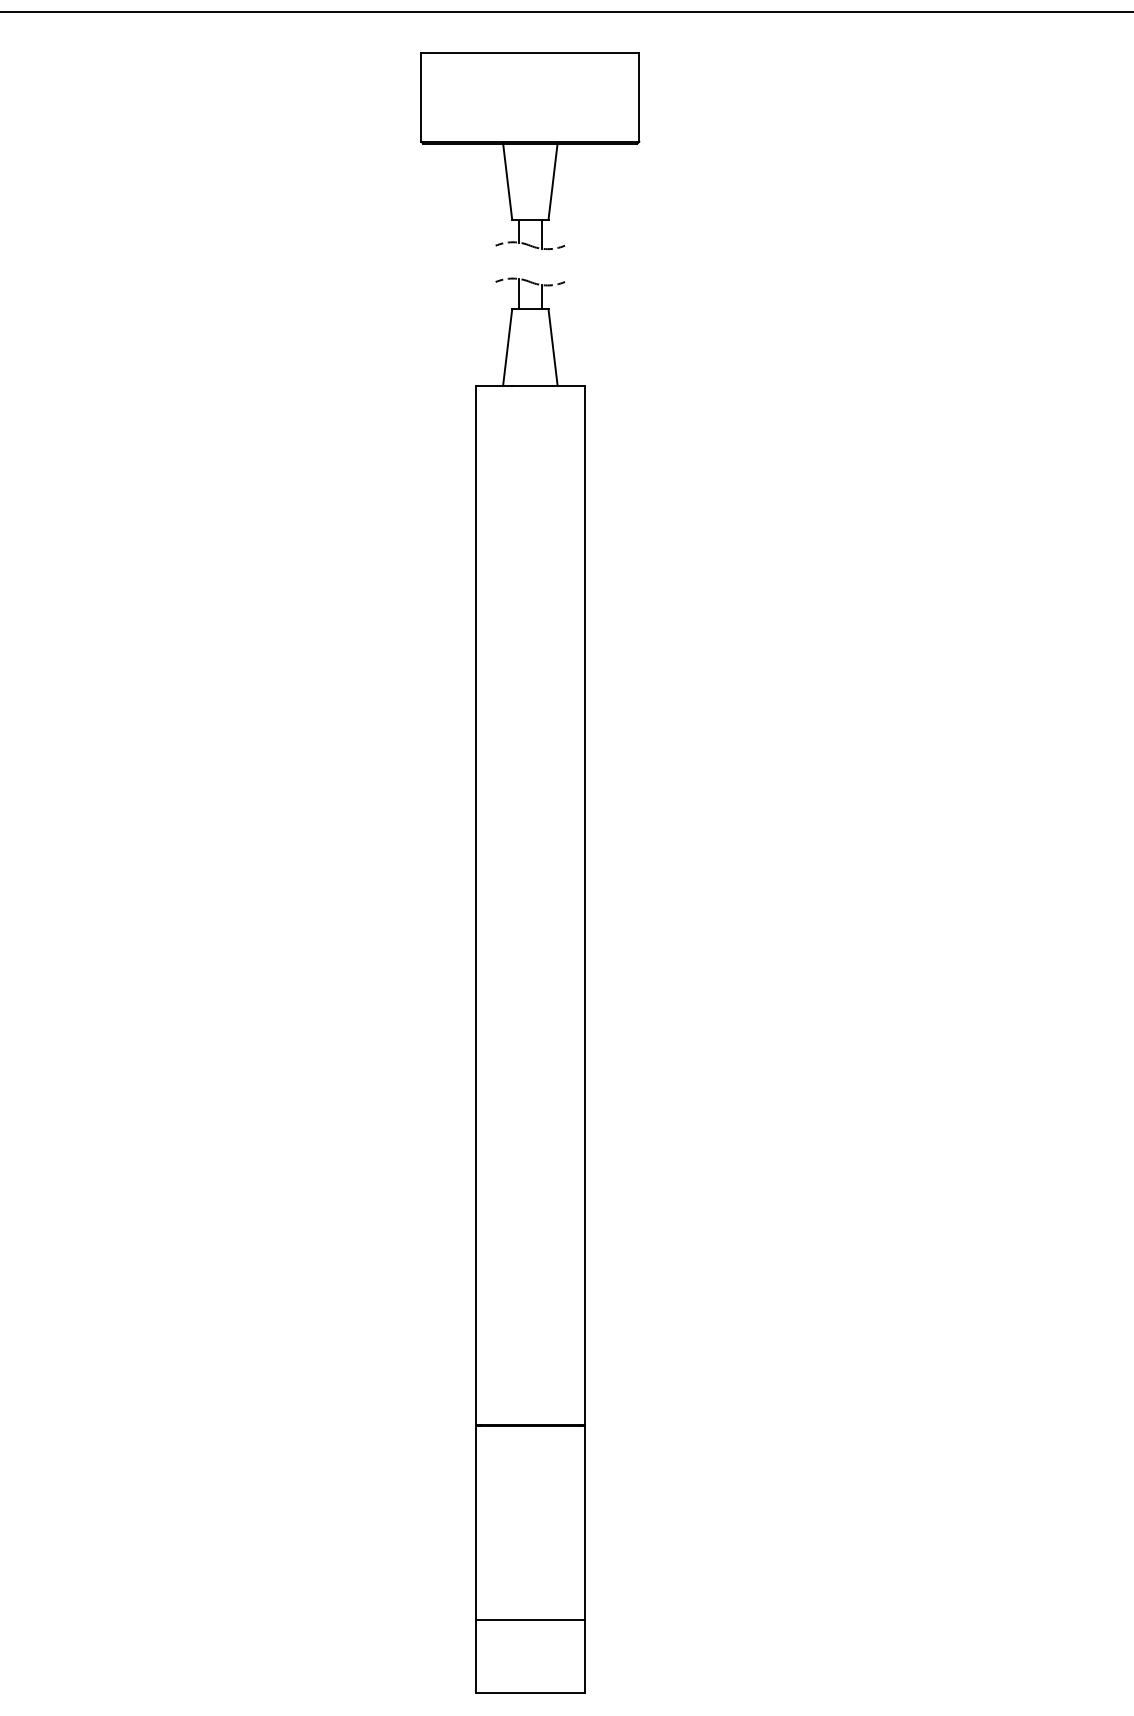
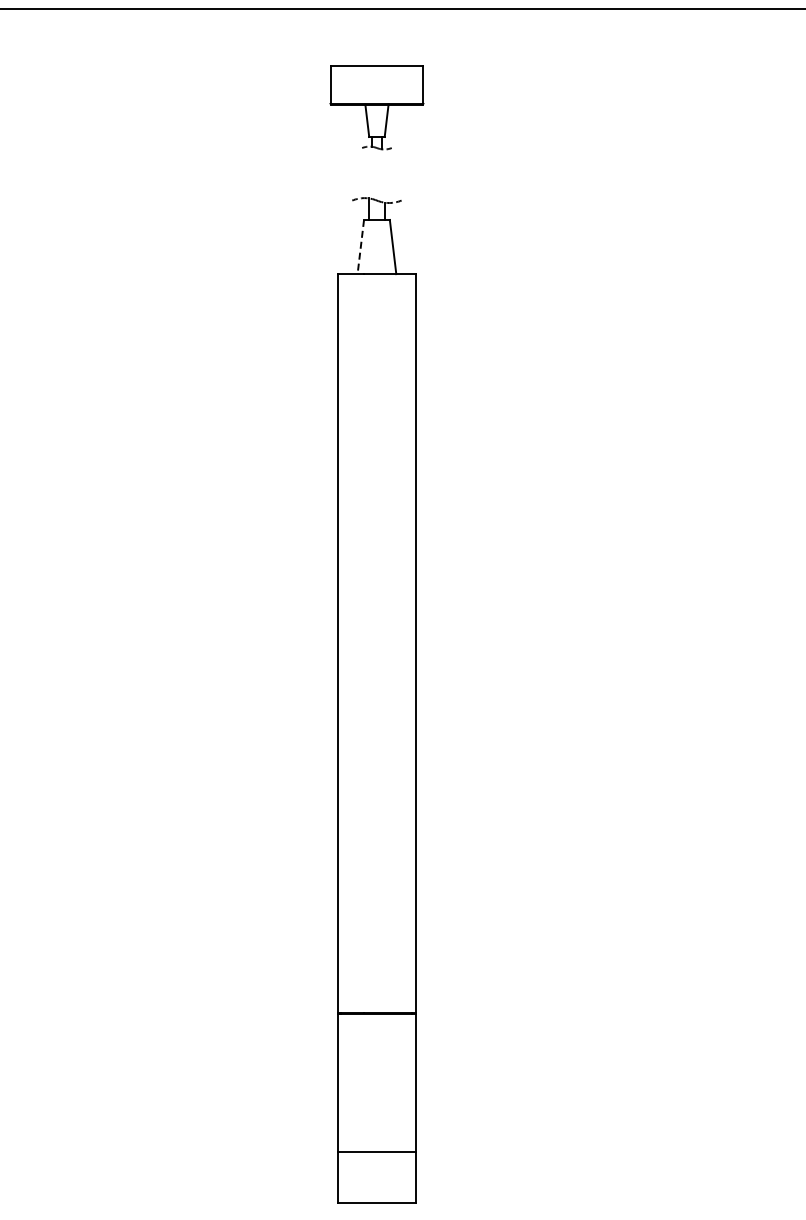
part: (529, 151) -> (376, 107), size x0.6
line: (507, 348) -> (360, 247), solid -> dashed

